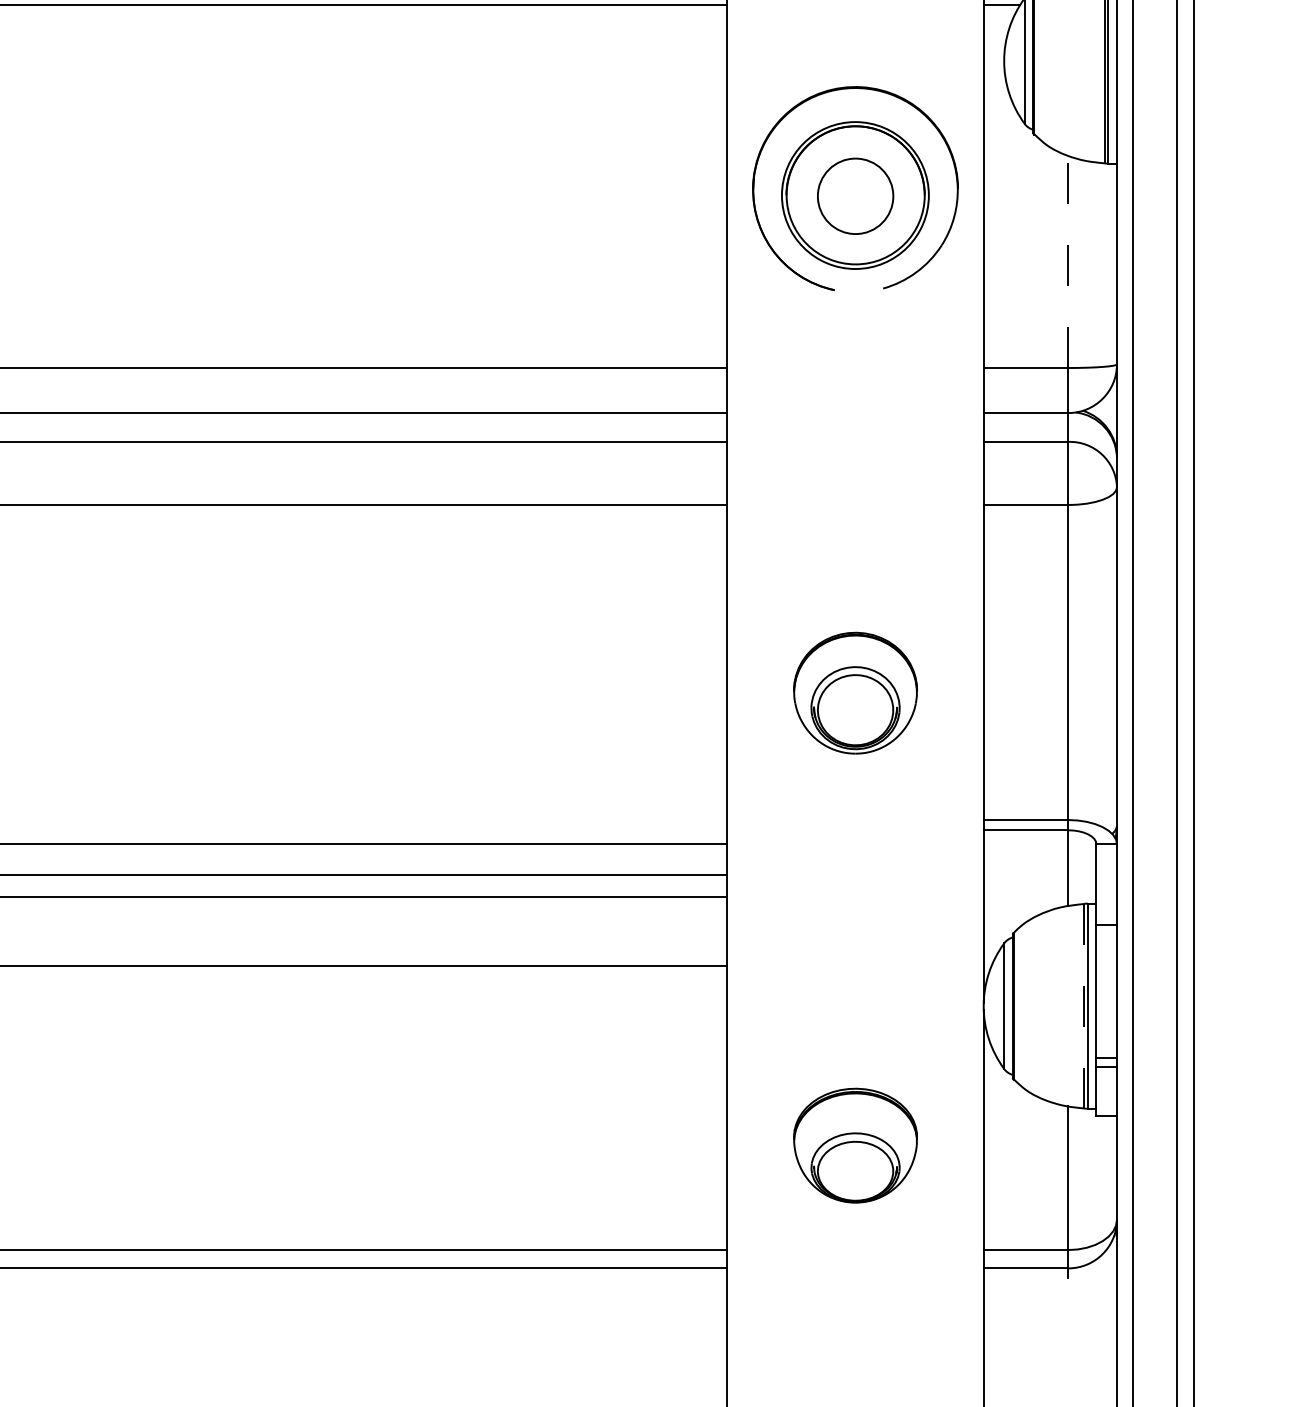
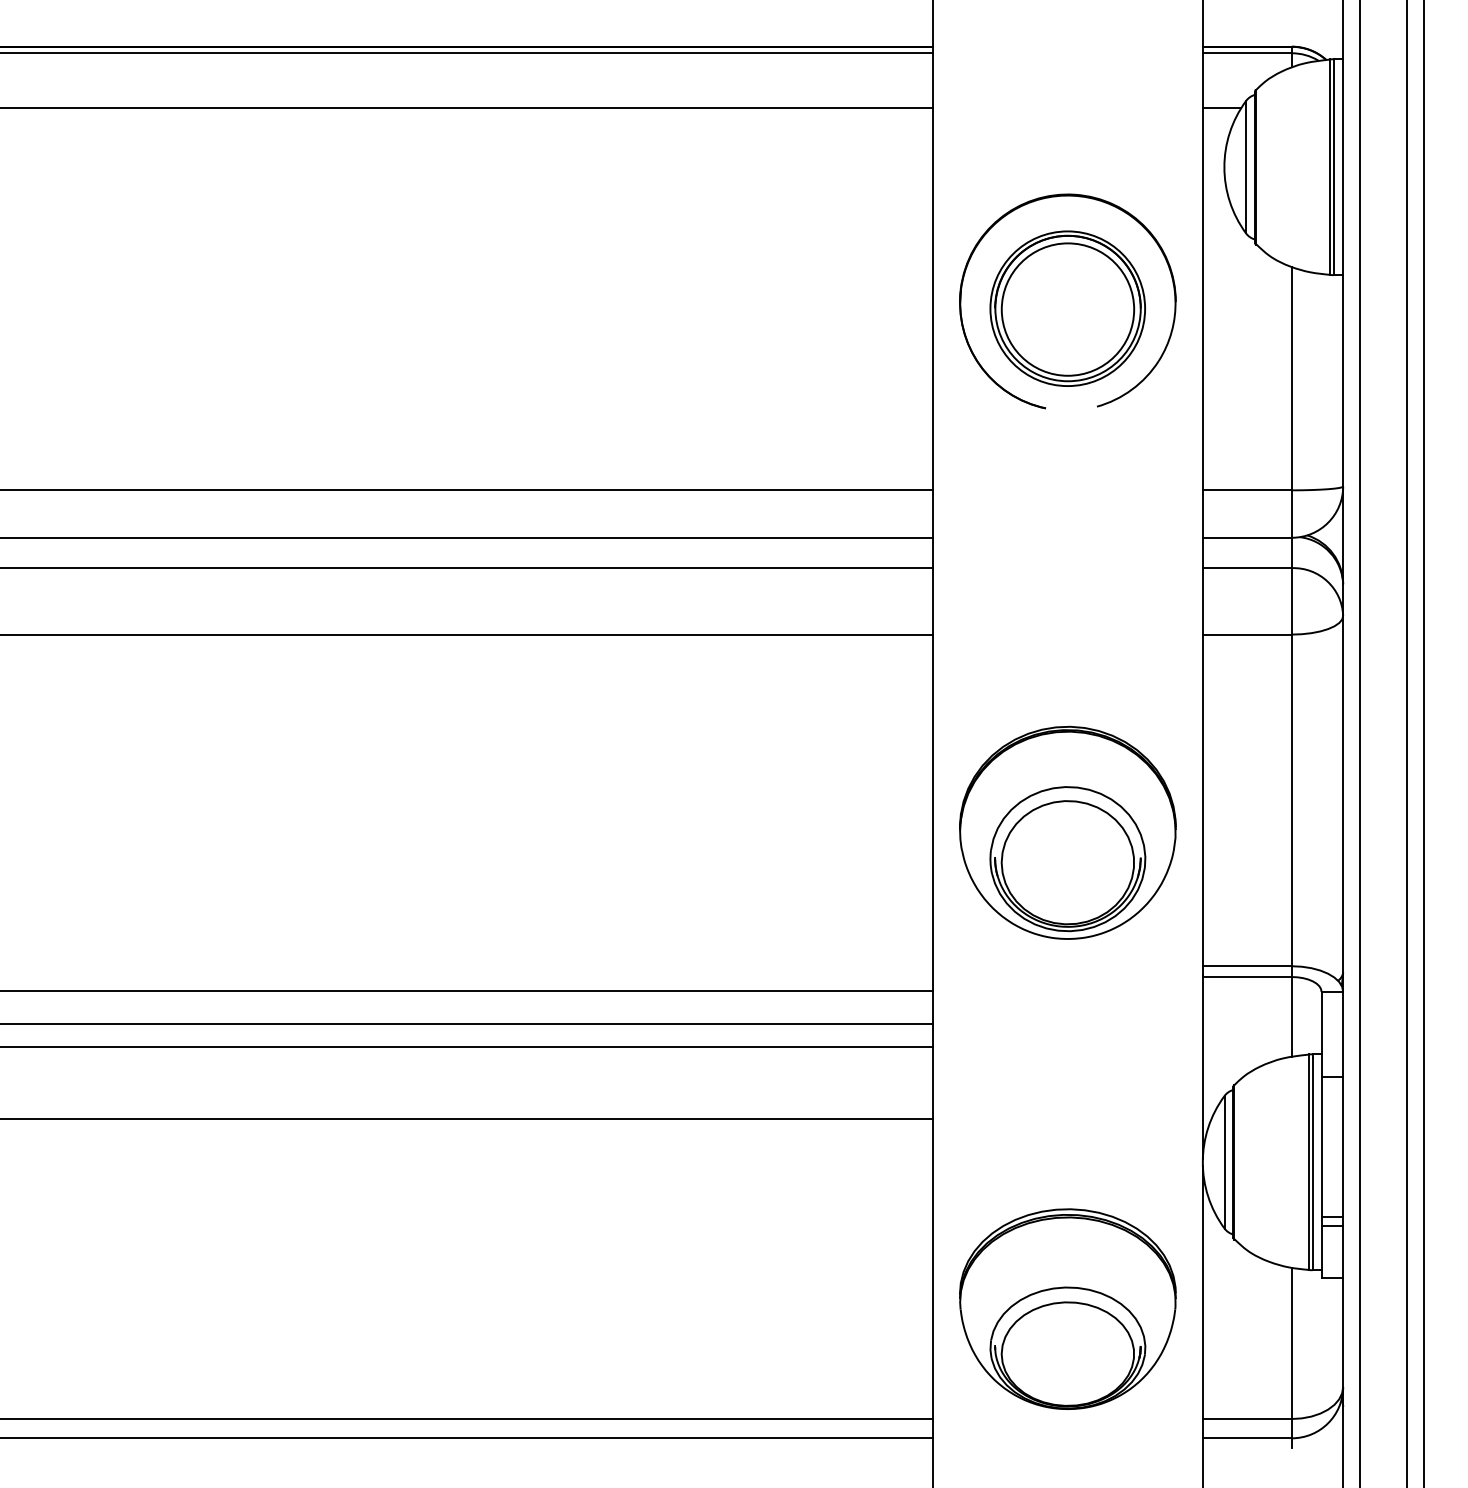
circle: (855, 196) -> (1067, 309), size x1.67
line: (1067, 261) -> (1291, 378), dashed -> solid
part: (855, 692) -> (1067, 832), size x1.67
line: (1084, 1006) -> (1308, 1162), dashed -> solid
part: (855, 1145) -> (1067, 1308), size x1.67

